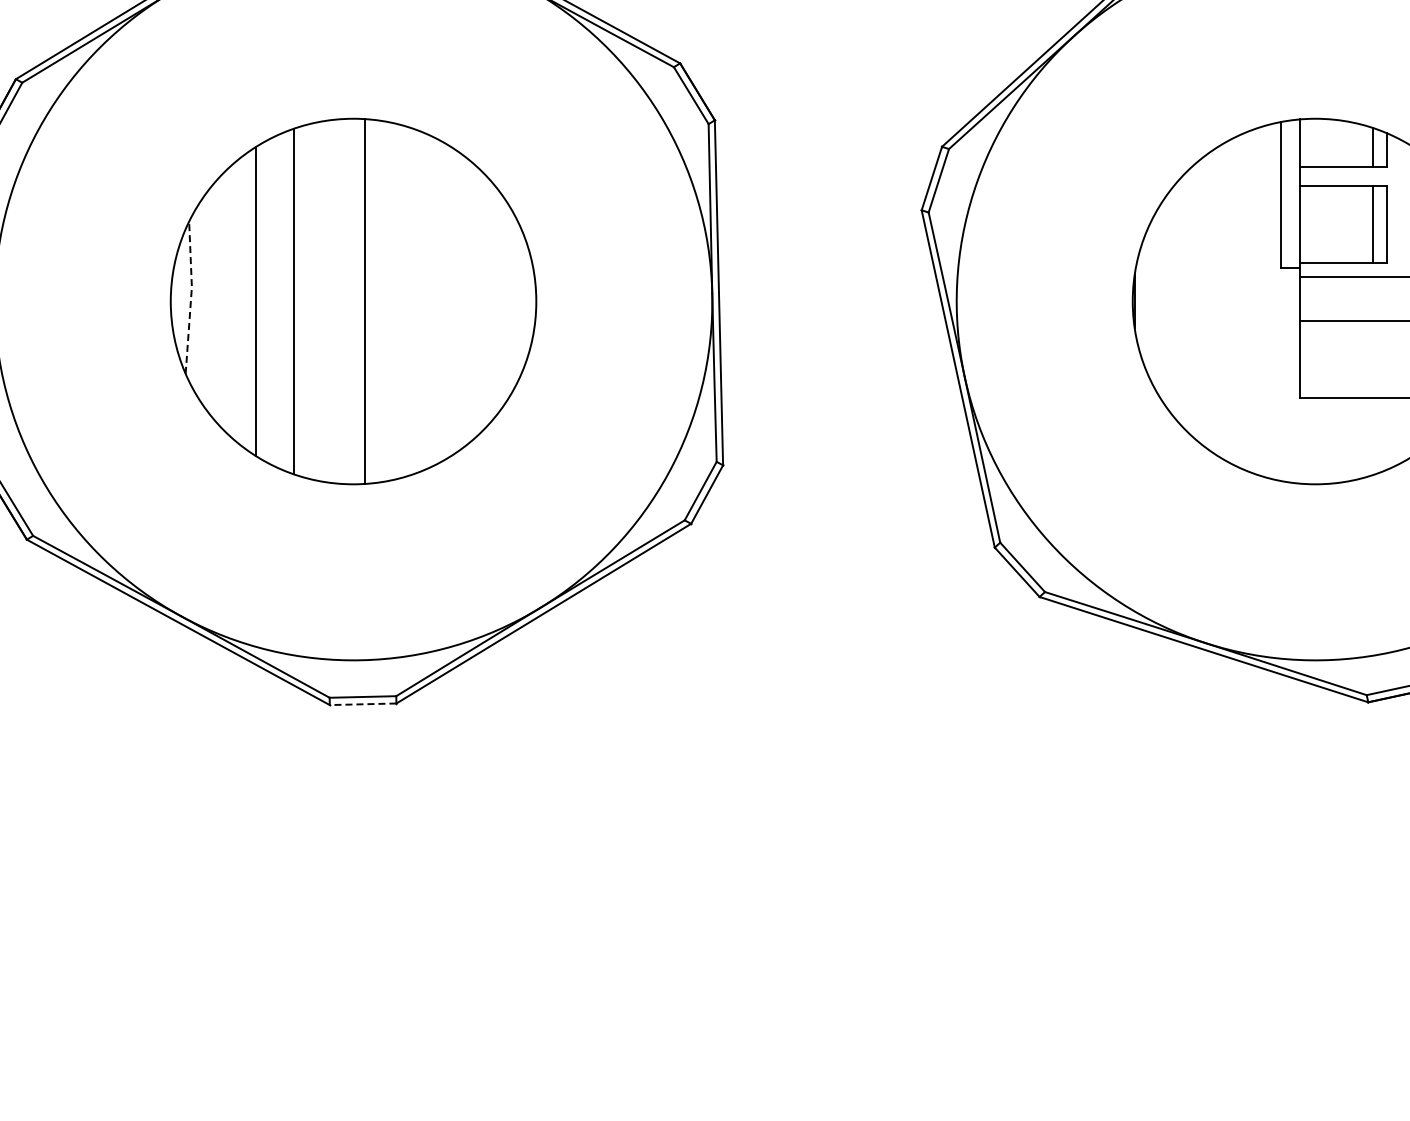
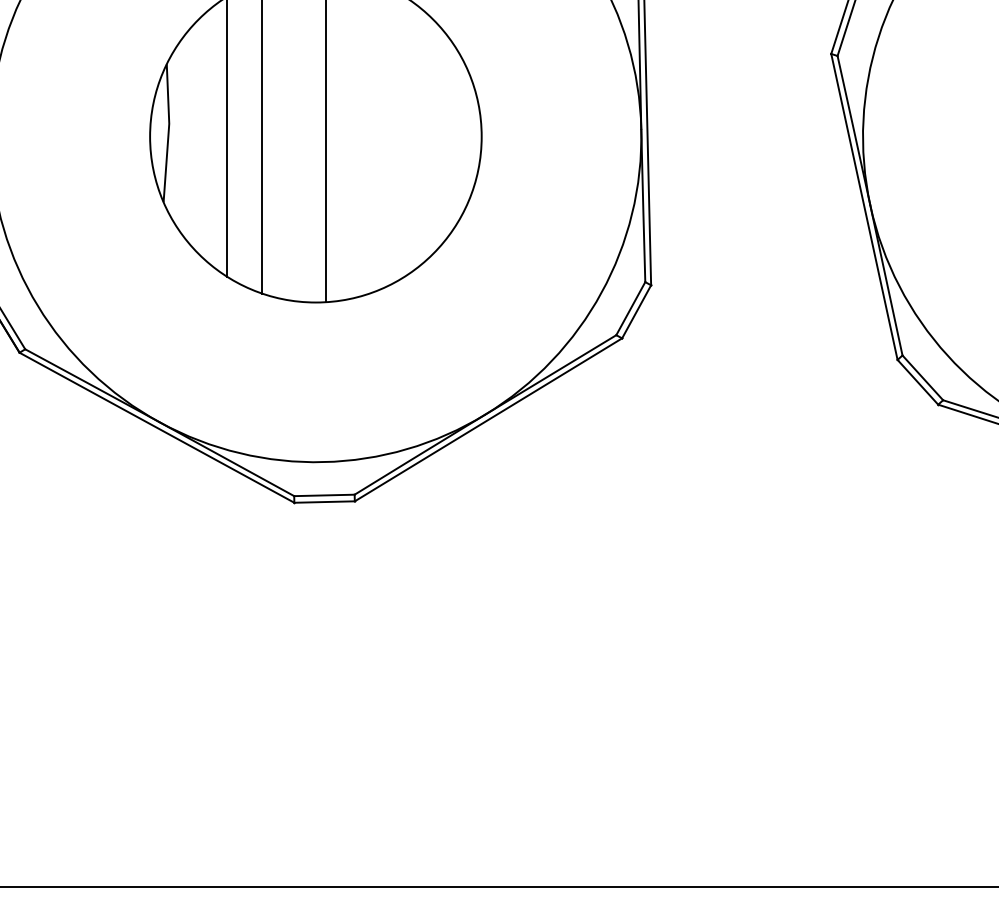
line: (191, 297) -> (168, 133), dashed -> solid
line: (362, 704) -> (324, 502), dashed -> solid

